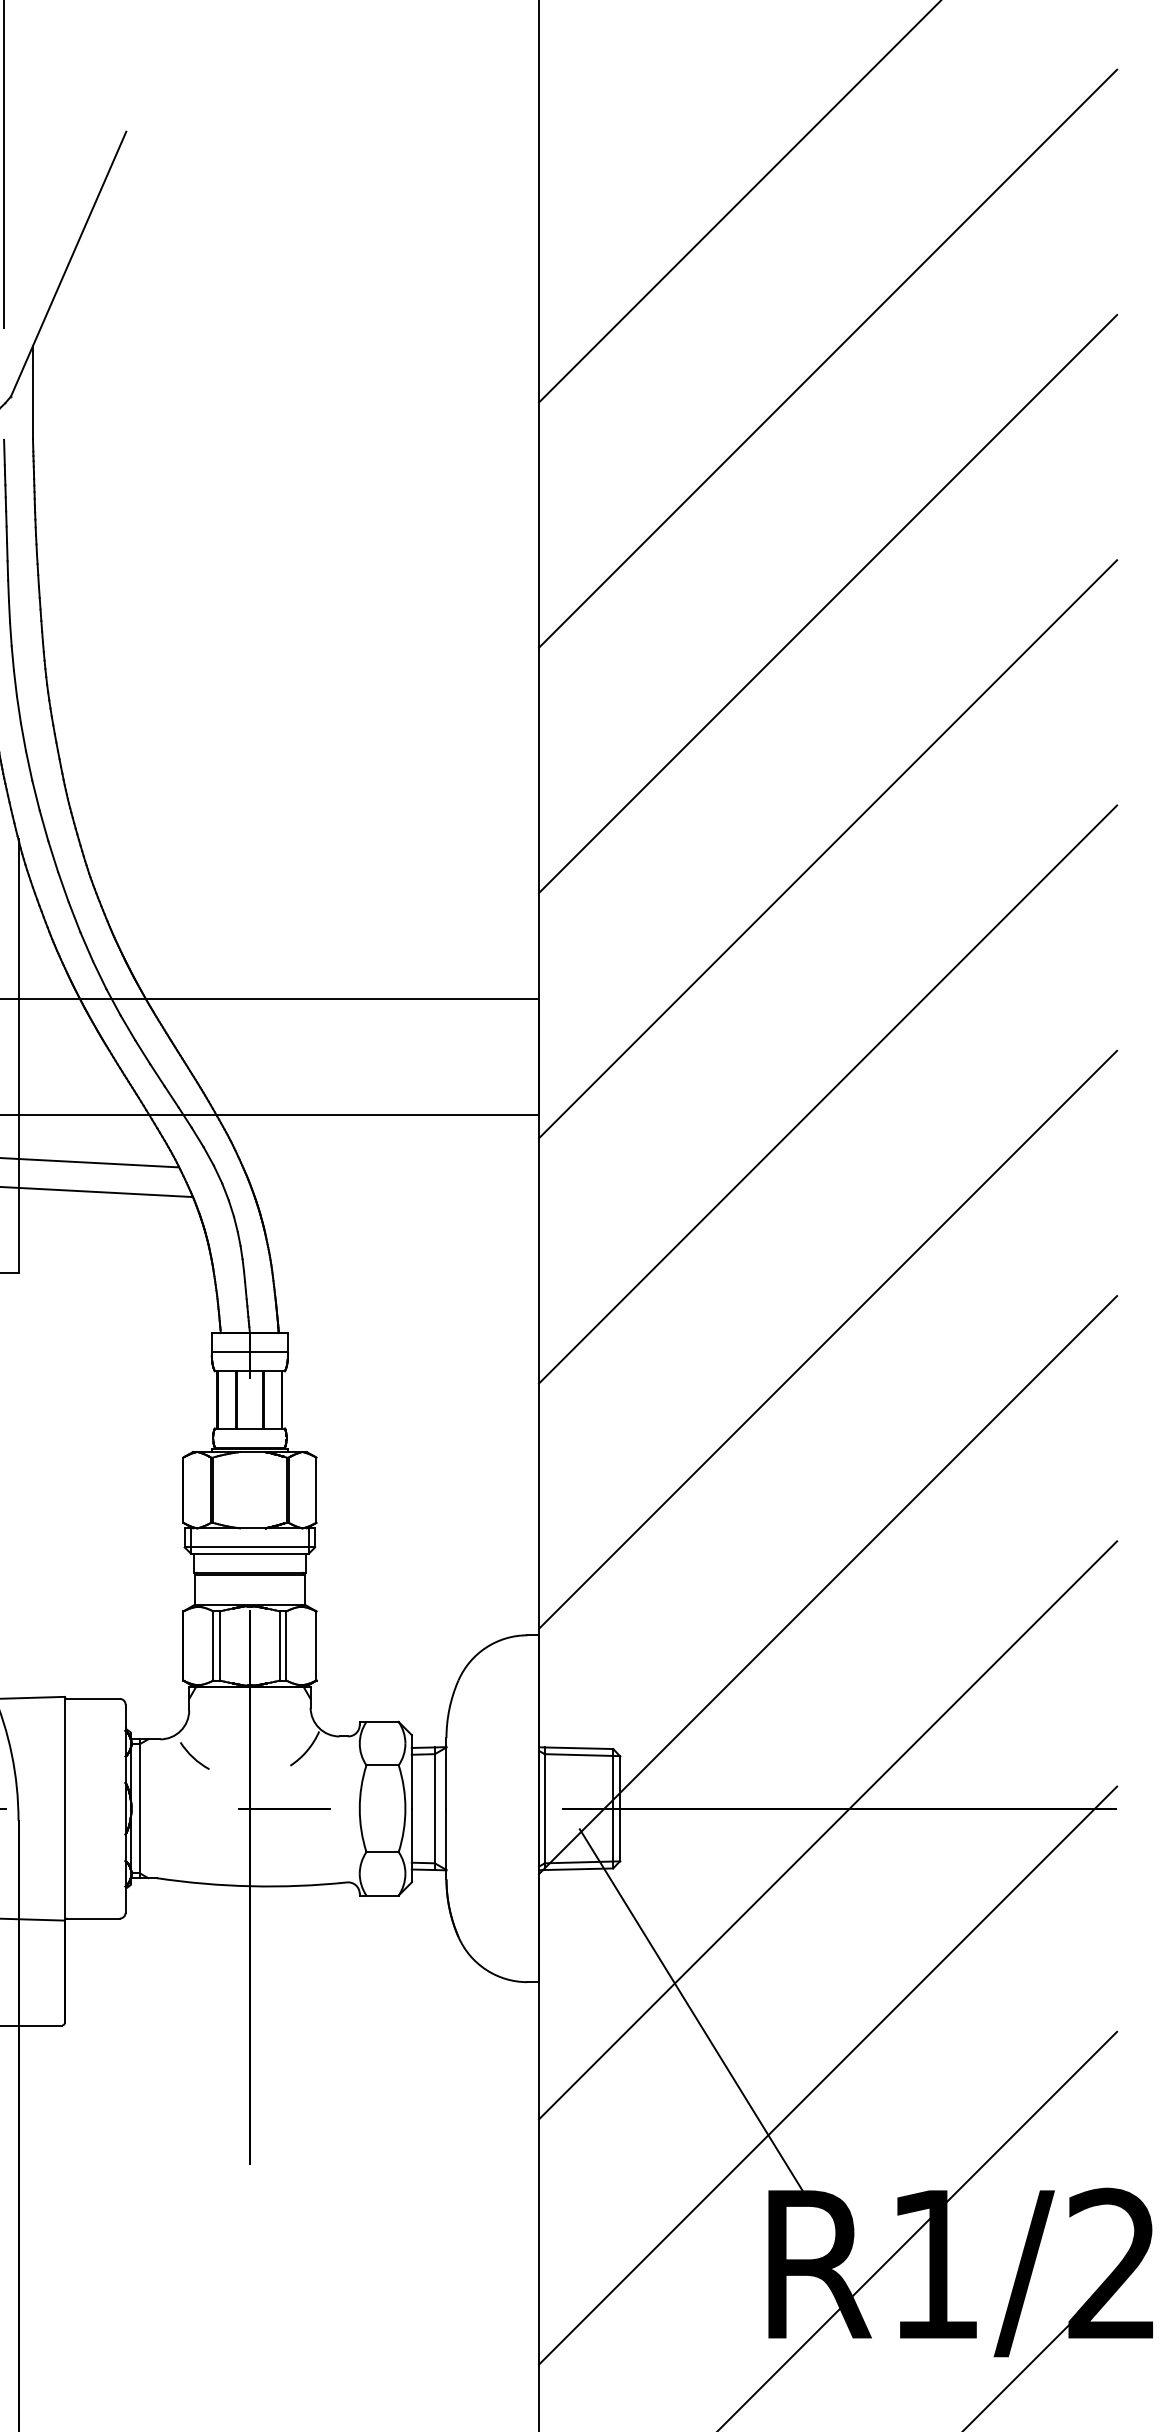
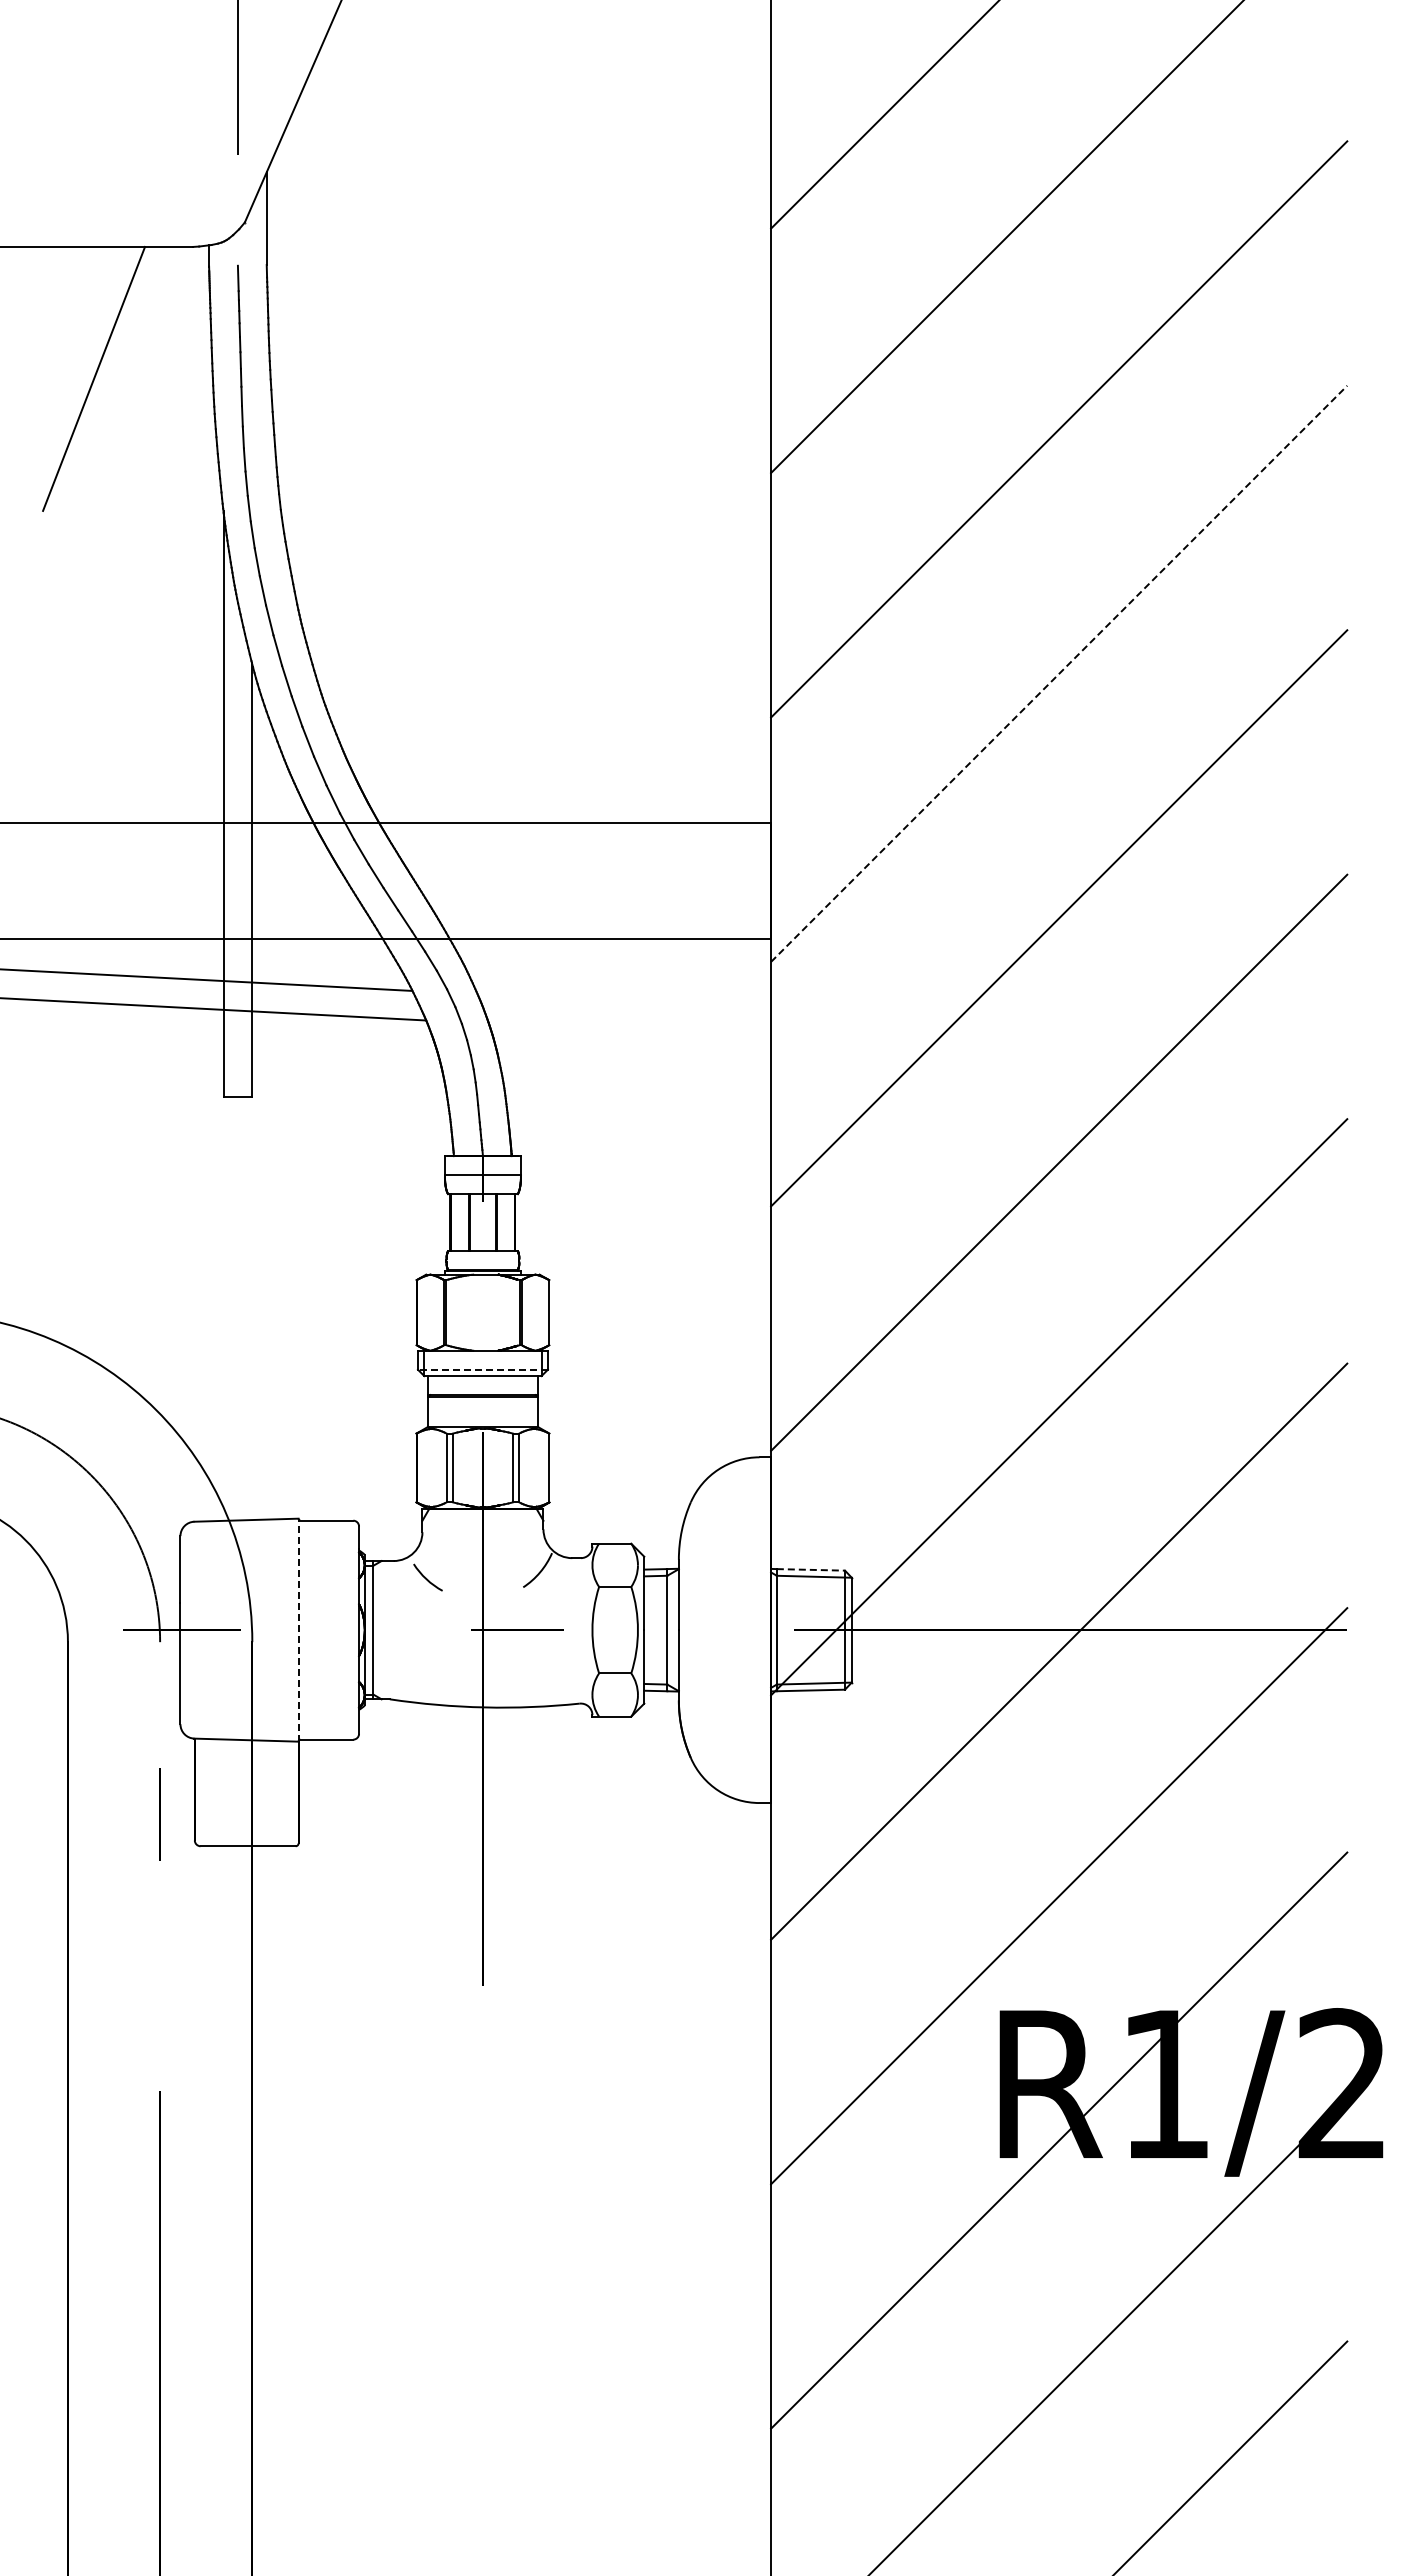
line: (828, 848) -> (1059, 673), solid -> dashed
line: (249, 1547) -> (482, 1369), solid -> dashed
line: (579, 1747) -> (811, 1569), solid -> dashed
line: (64, 1808) -> (298, 1629), solid -> dashed
line: (692, 2012) -> (924, 1833), removed

